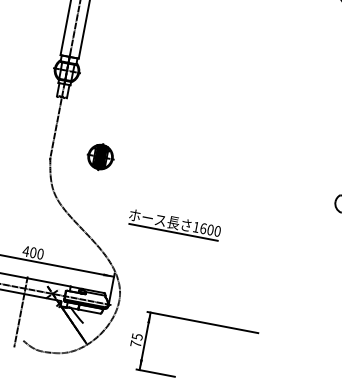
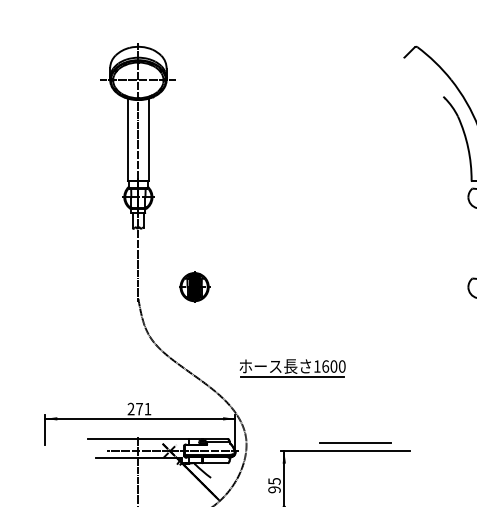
part: (174, 224) -> (292, 368), moved
text: (33, 252) -> (139, 408), 400 -> 271
line: (213, 316) -> (355, 442), added
text: (135, 343) -> (274, 489), 75 -> 95

